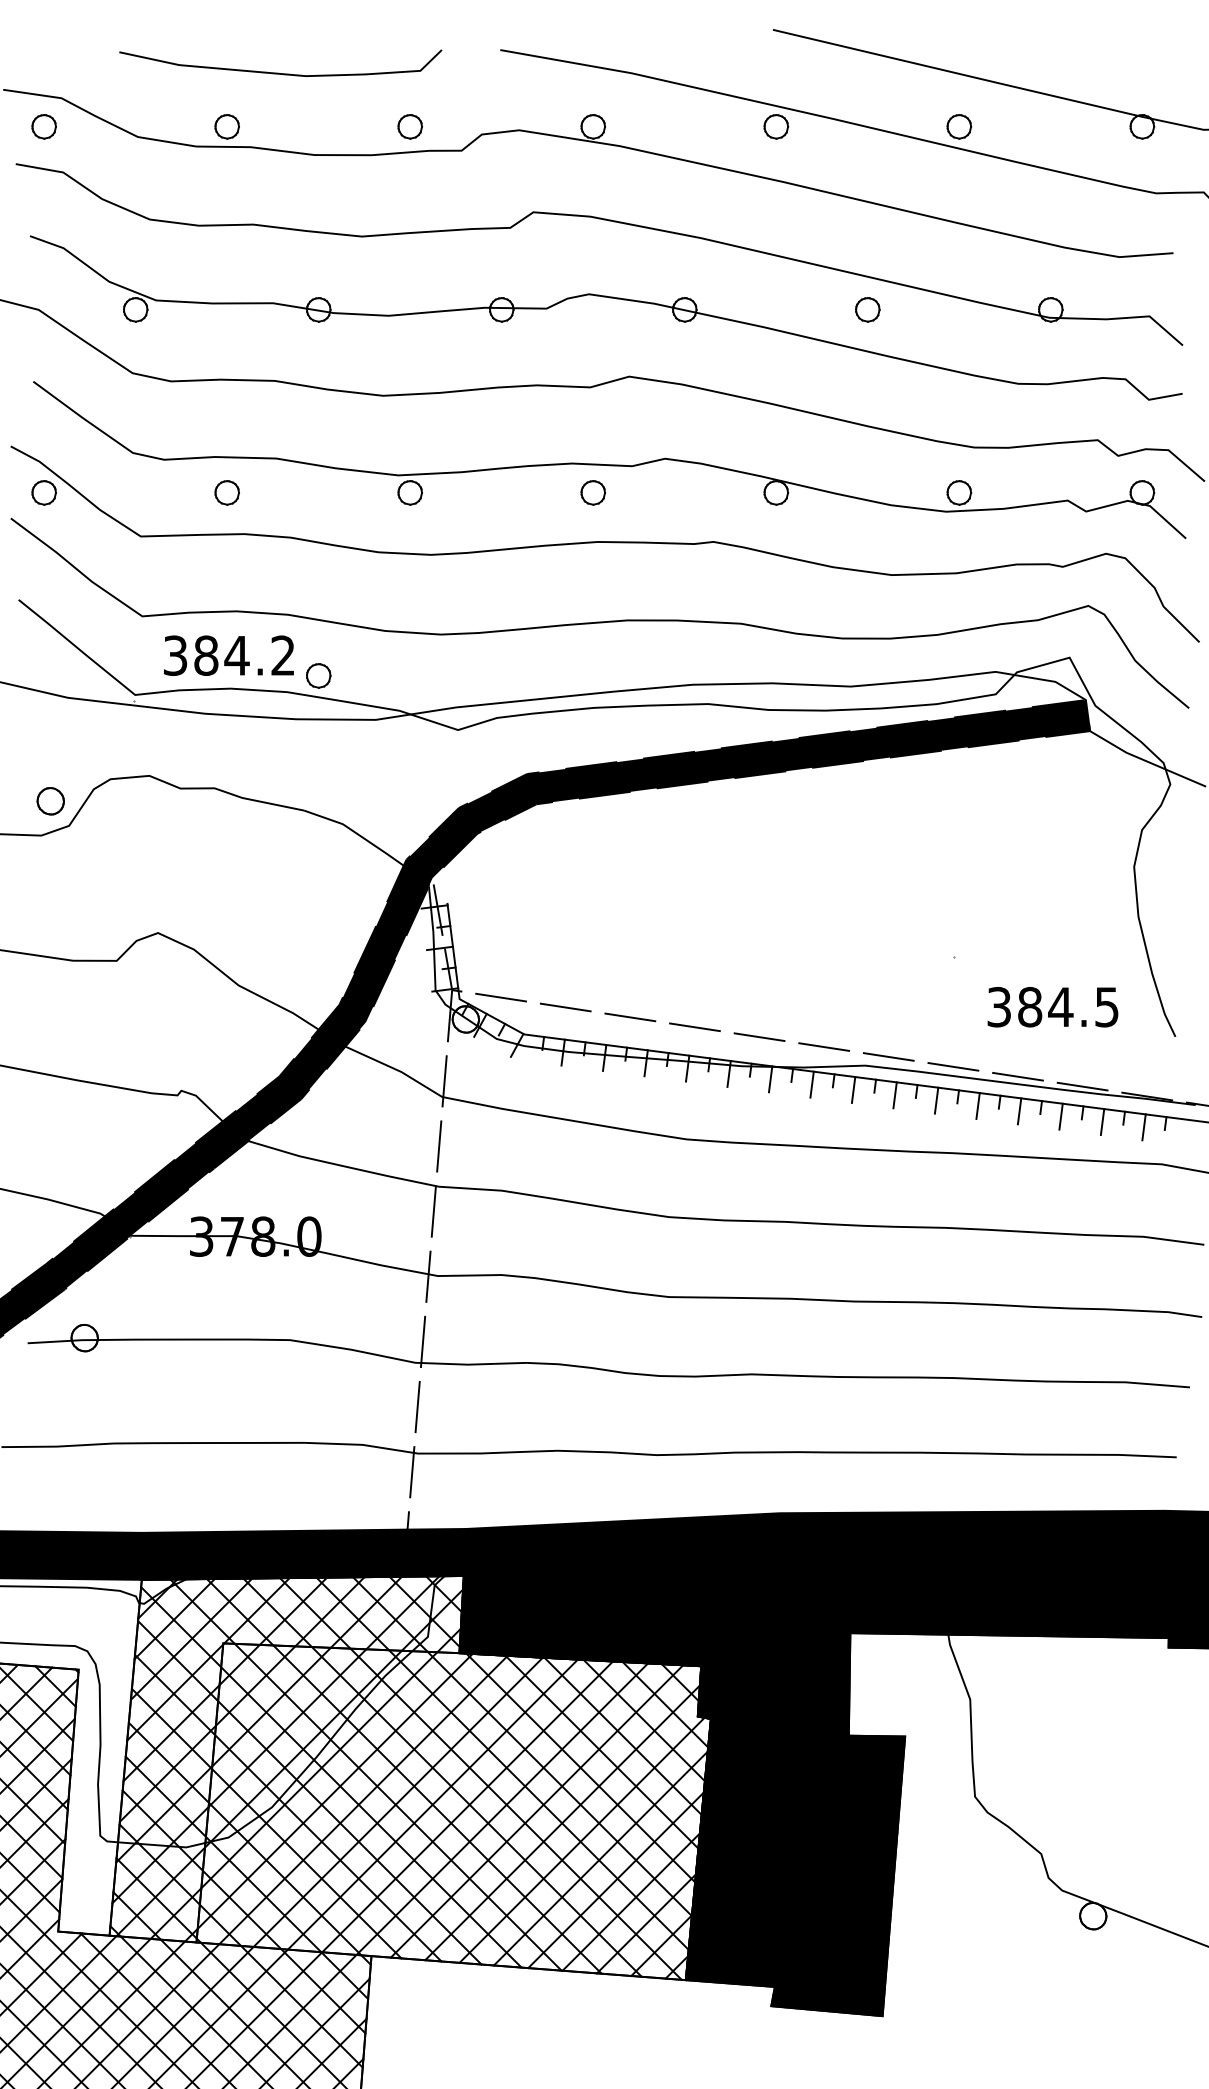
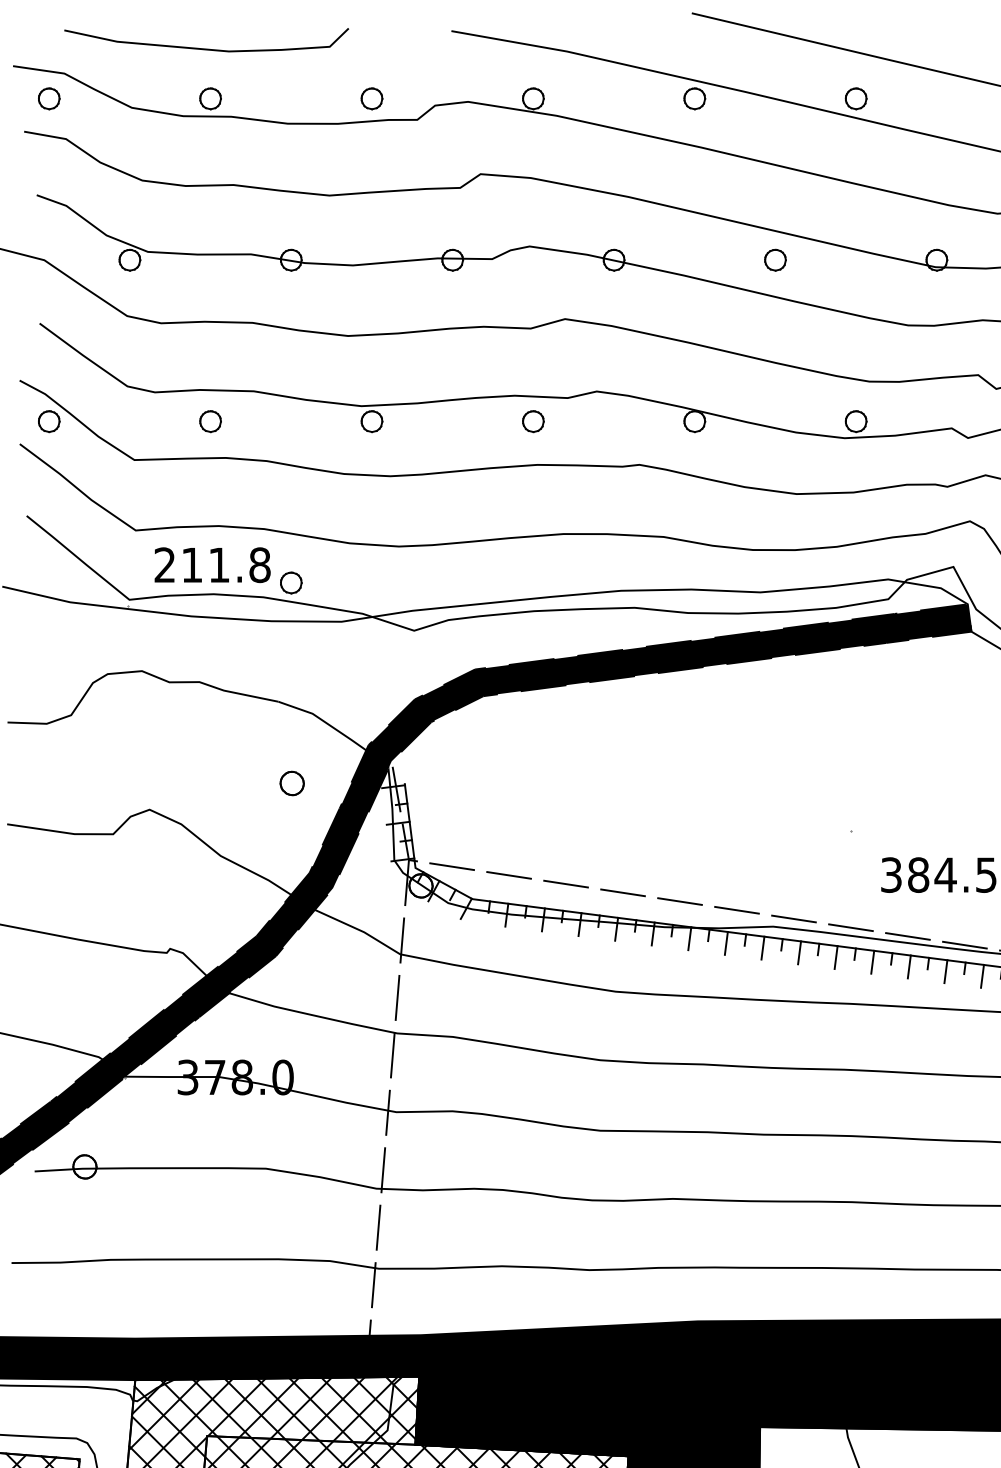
curve: (278, 72) -> (204, 48), moved
text: (229, 655) -> (212, 564), 384.2 -> 211.8
part: (50, 801) -> (291, 783), moved

